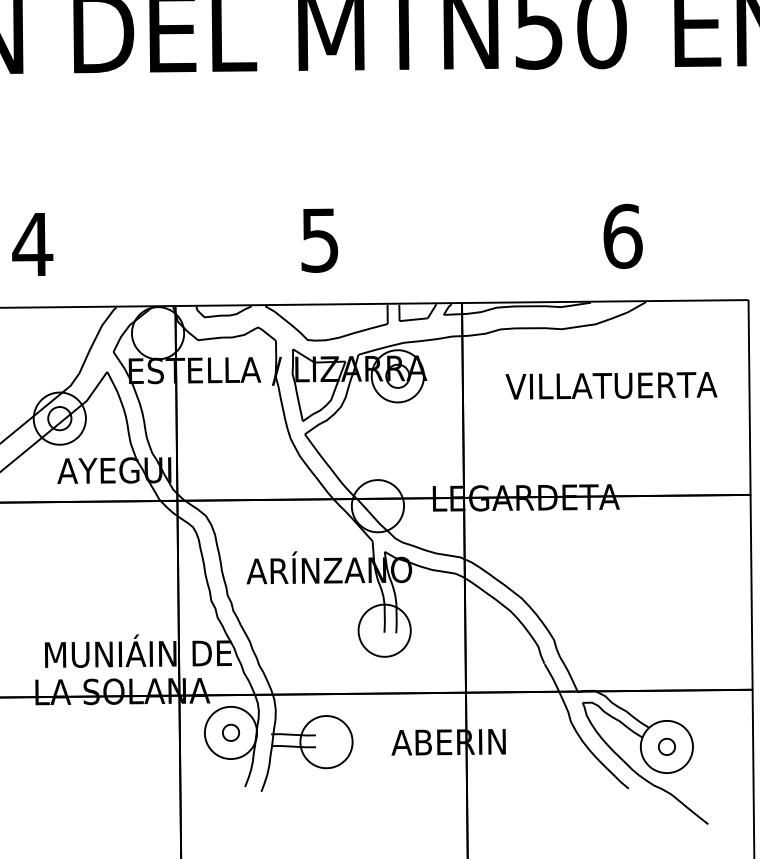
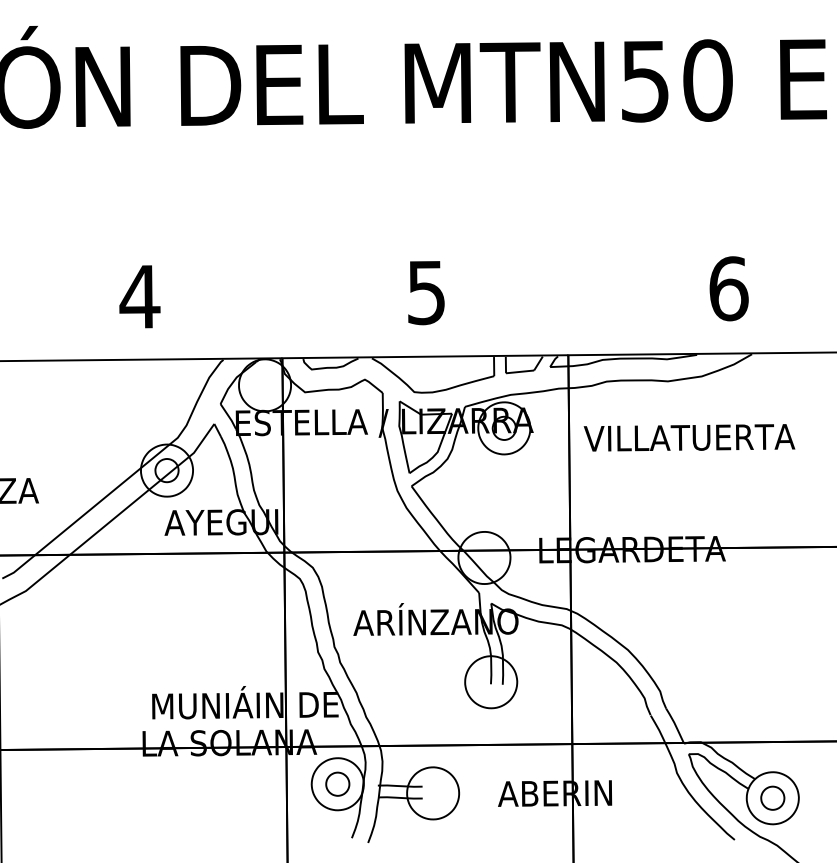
text: (611, 385) -> (689, 437), moved
part: (230, 732) -> (337, 783), size x1.43
part: (666, 746) -> (772, 797), size x1.43

